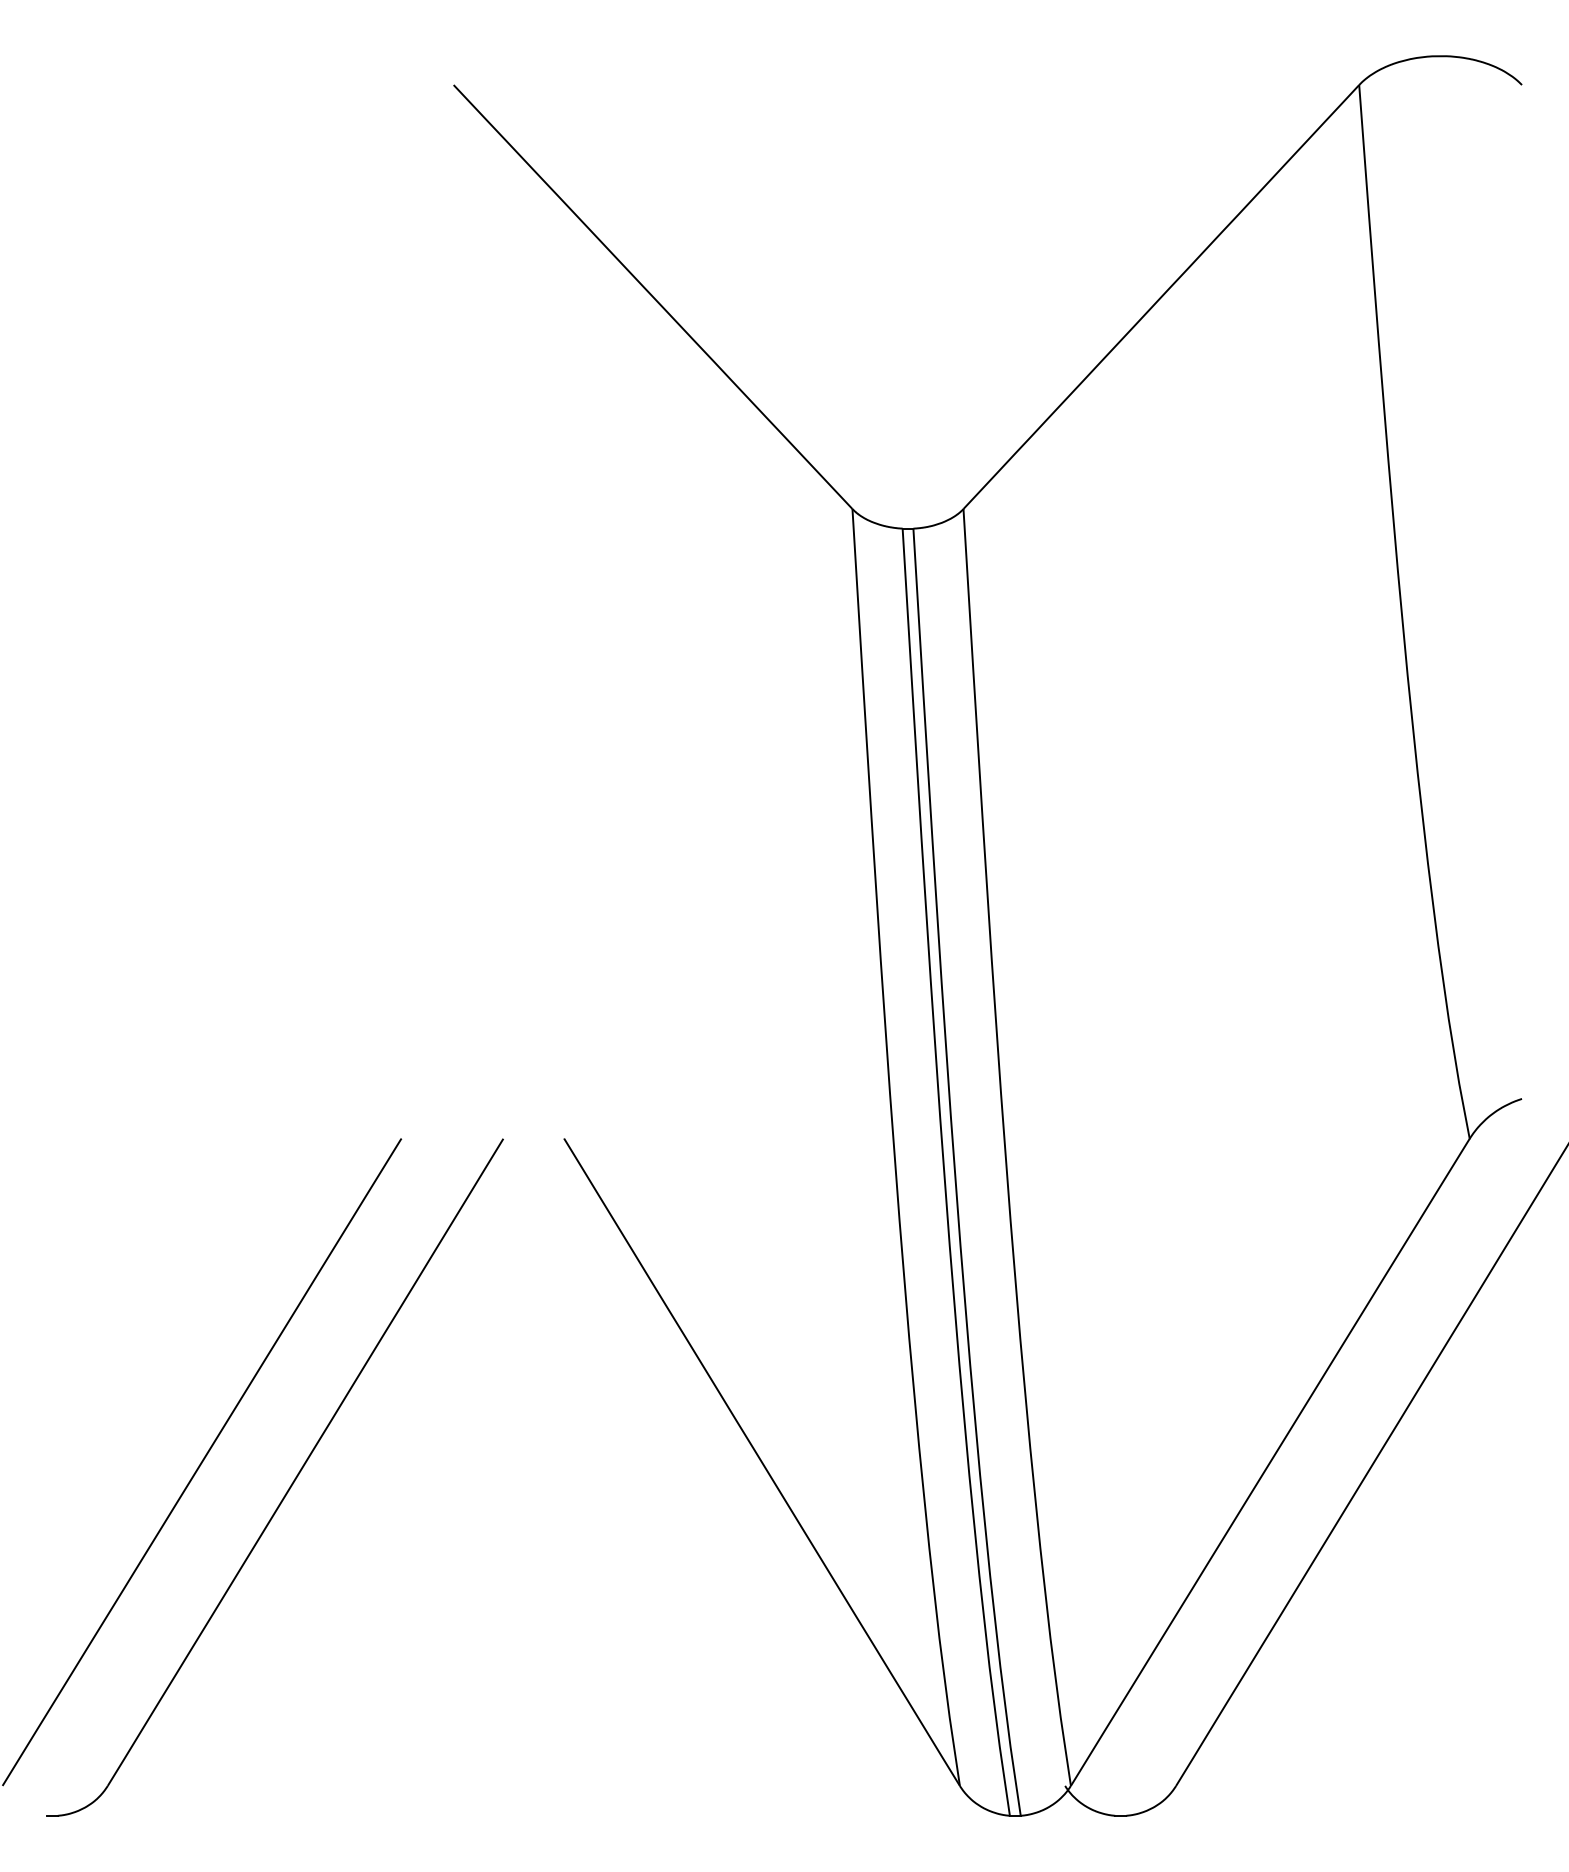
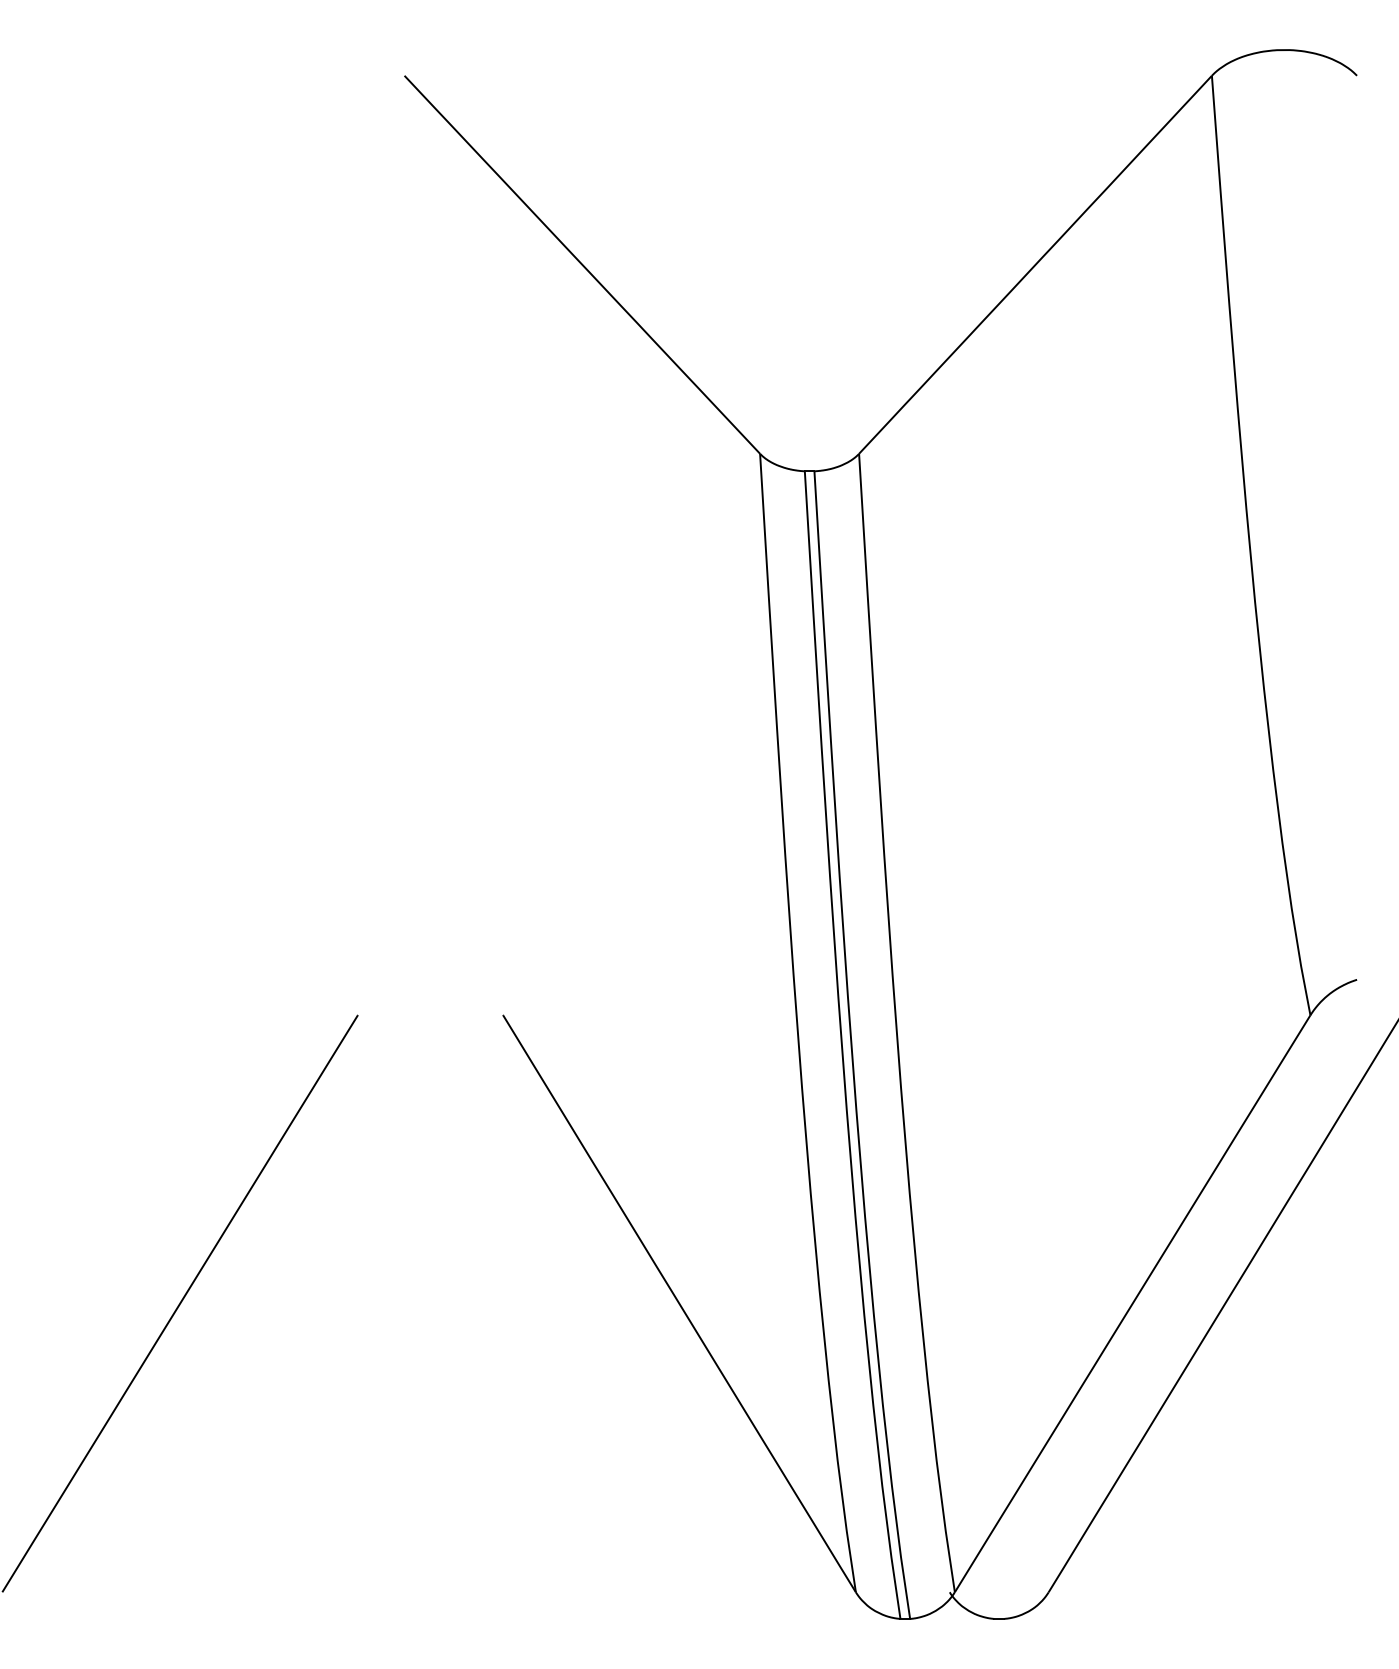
part: (289, 1486) -> (258, 1325), removed

